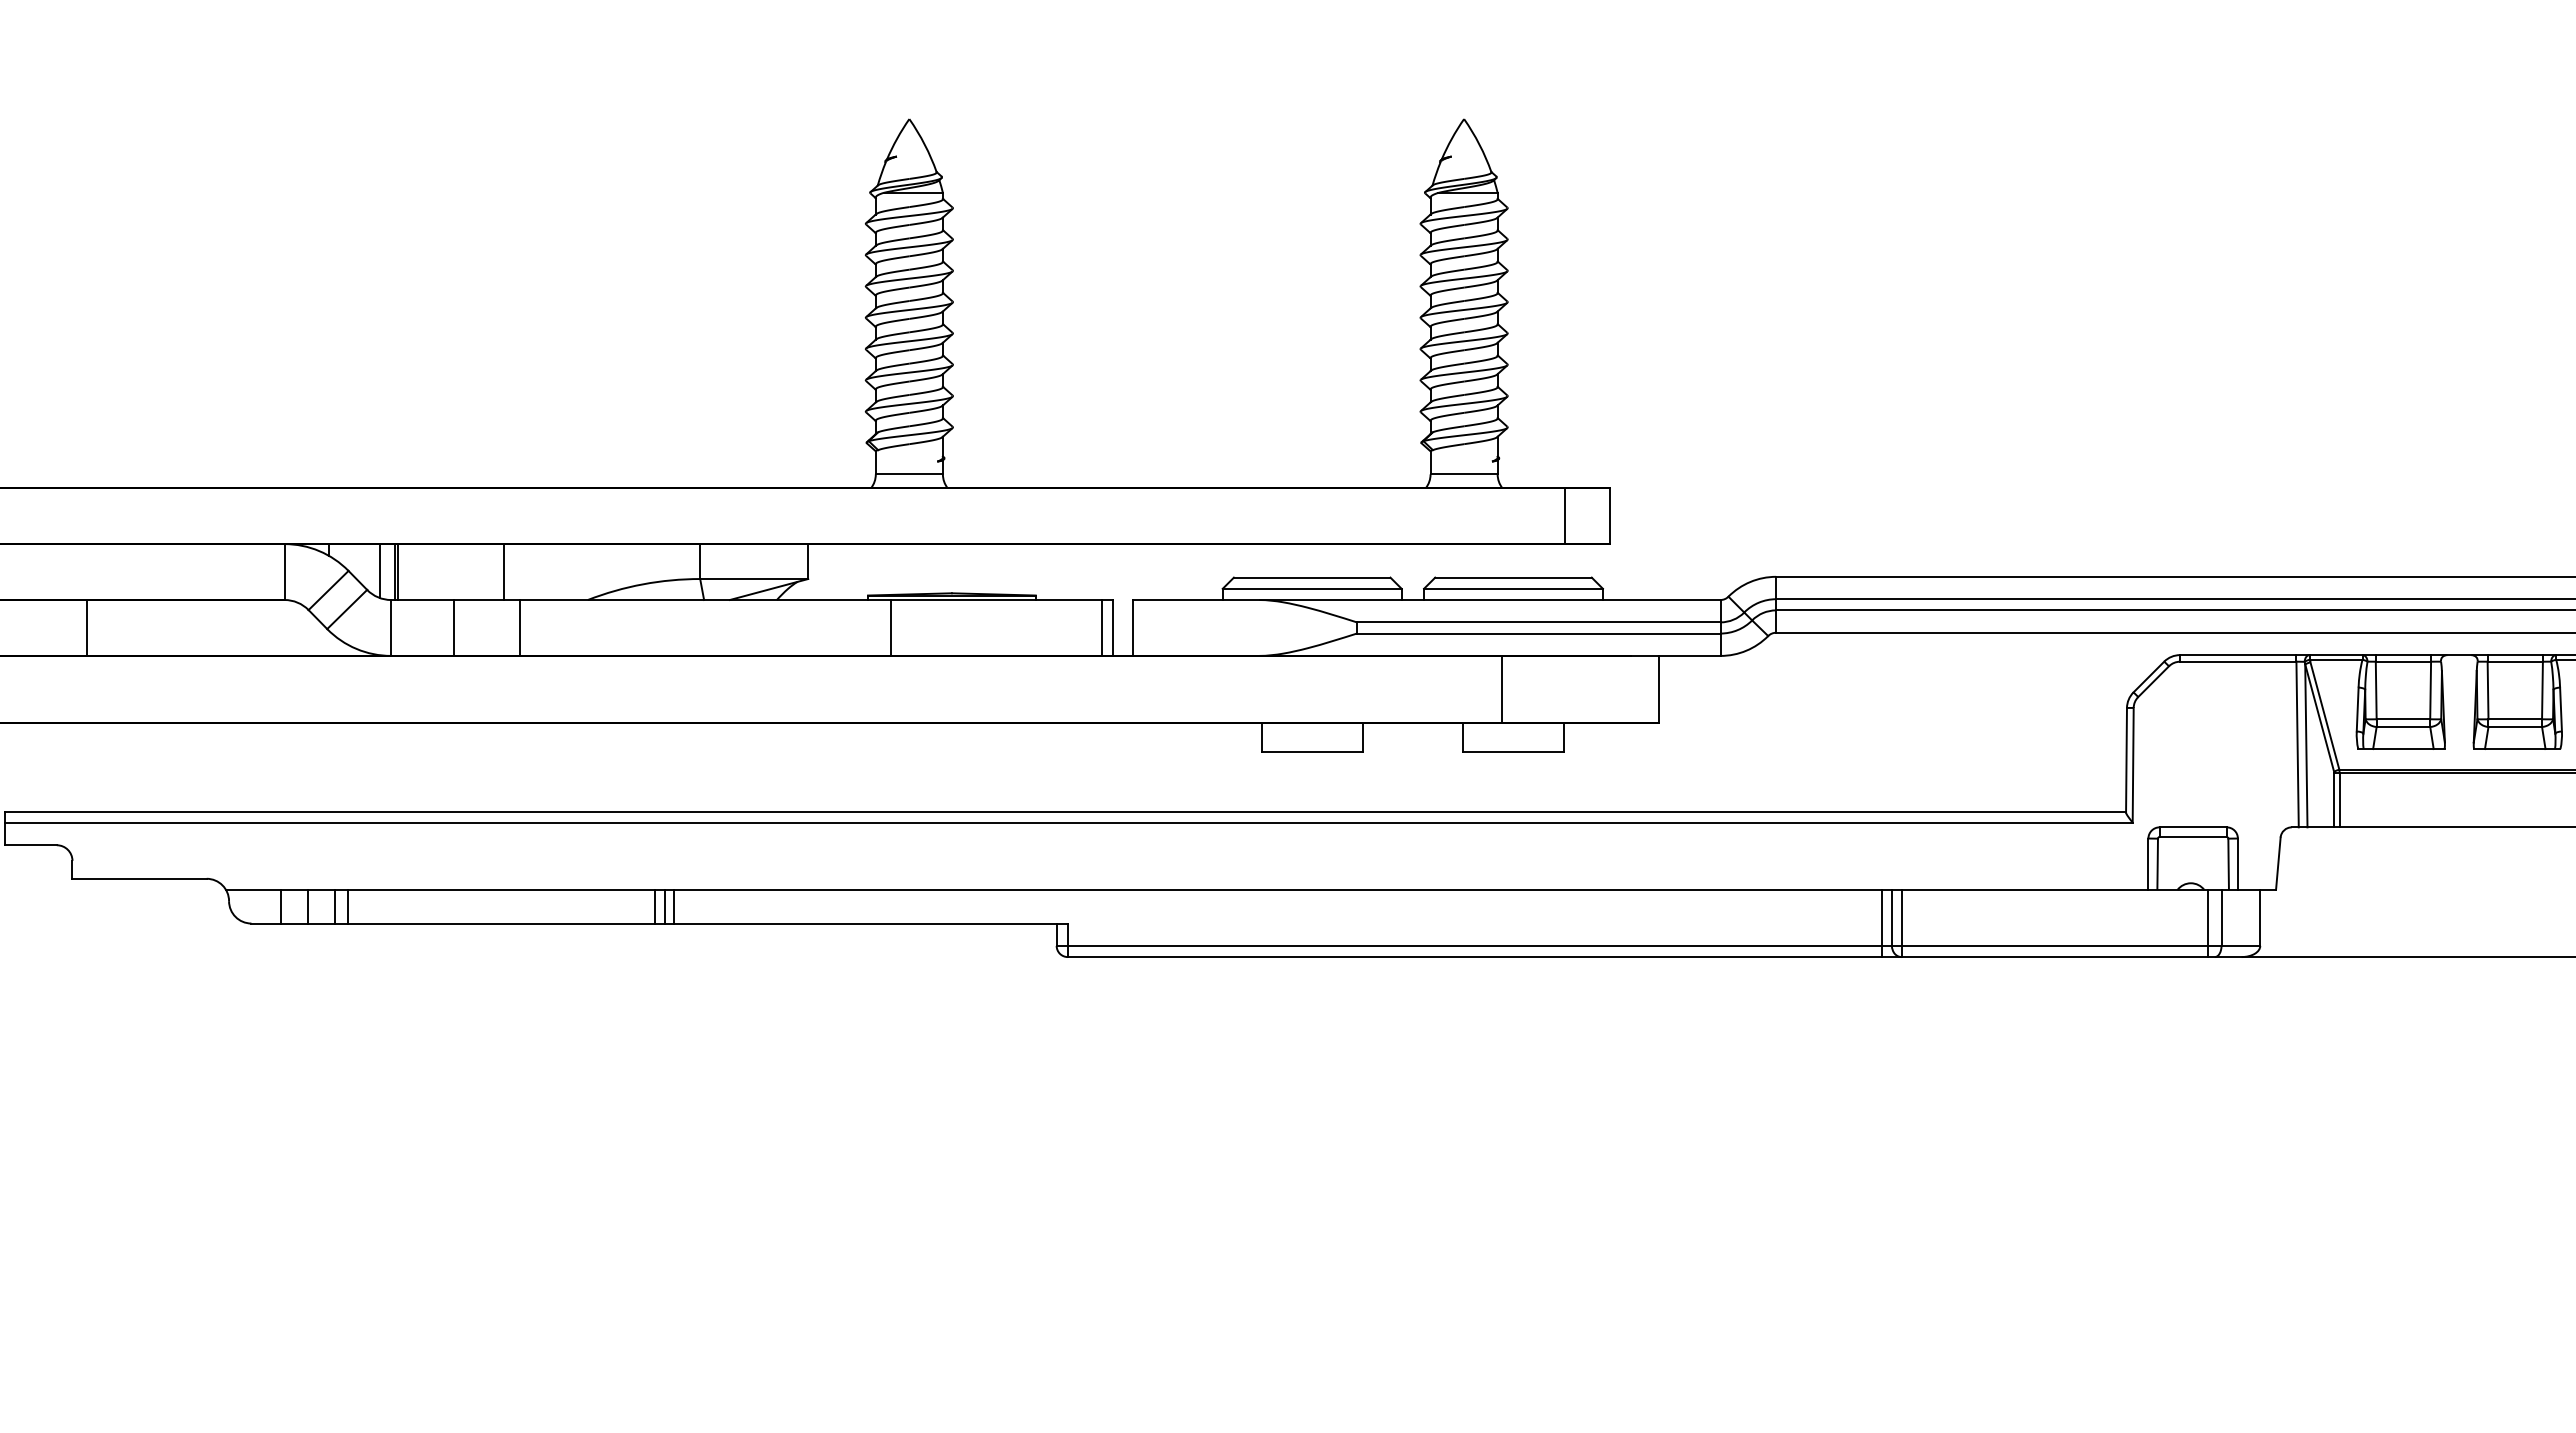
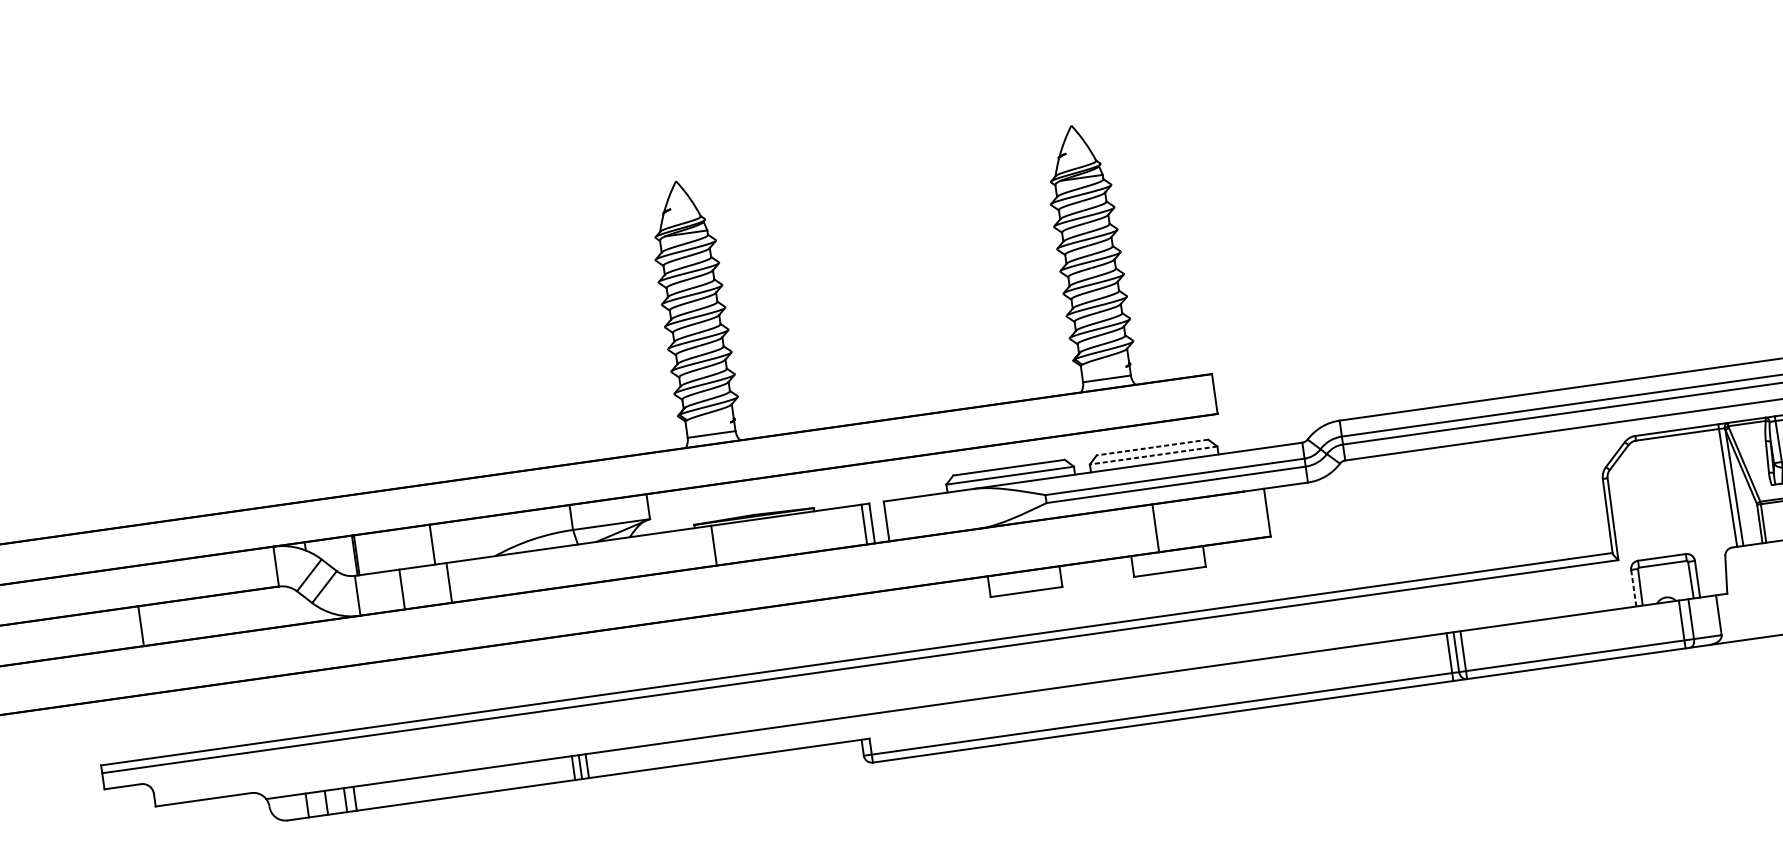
line: (1564, 516) -> (1182, 398), removed
line: (380, 571) -> (344, 556), removed
line: (1512, 577) -> (1151, 447), solid -> dashed
line: (1513, 588) -> (1153, 455), solid -> dashed
line: (2148, 864) -> (1633, 588), solid -> dashed

